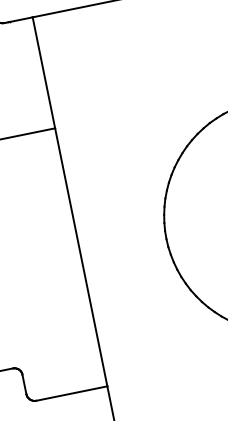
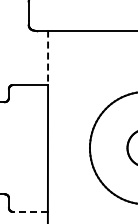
line: (45, 73) -> (48, 58), solid -> dashed
line: (69, 393) -> (29, 211), solid -> dashed

